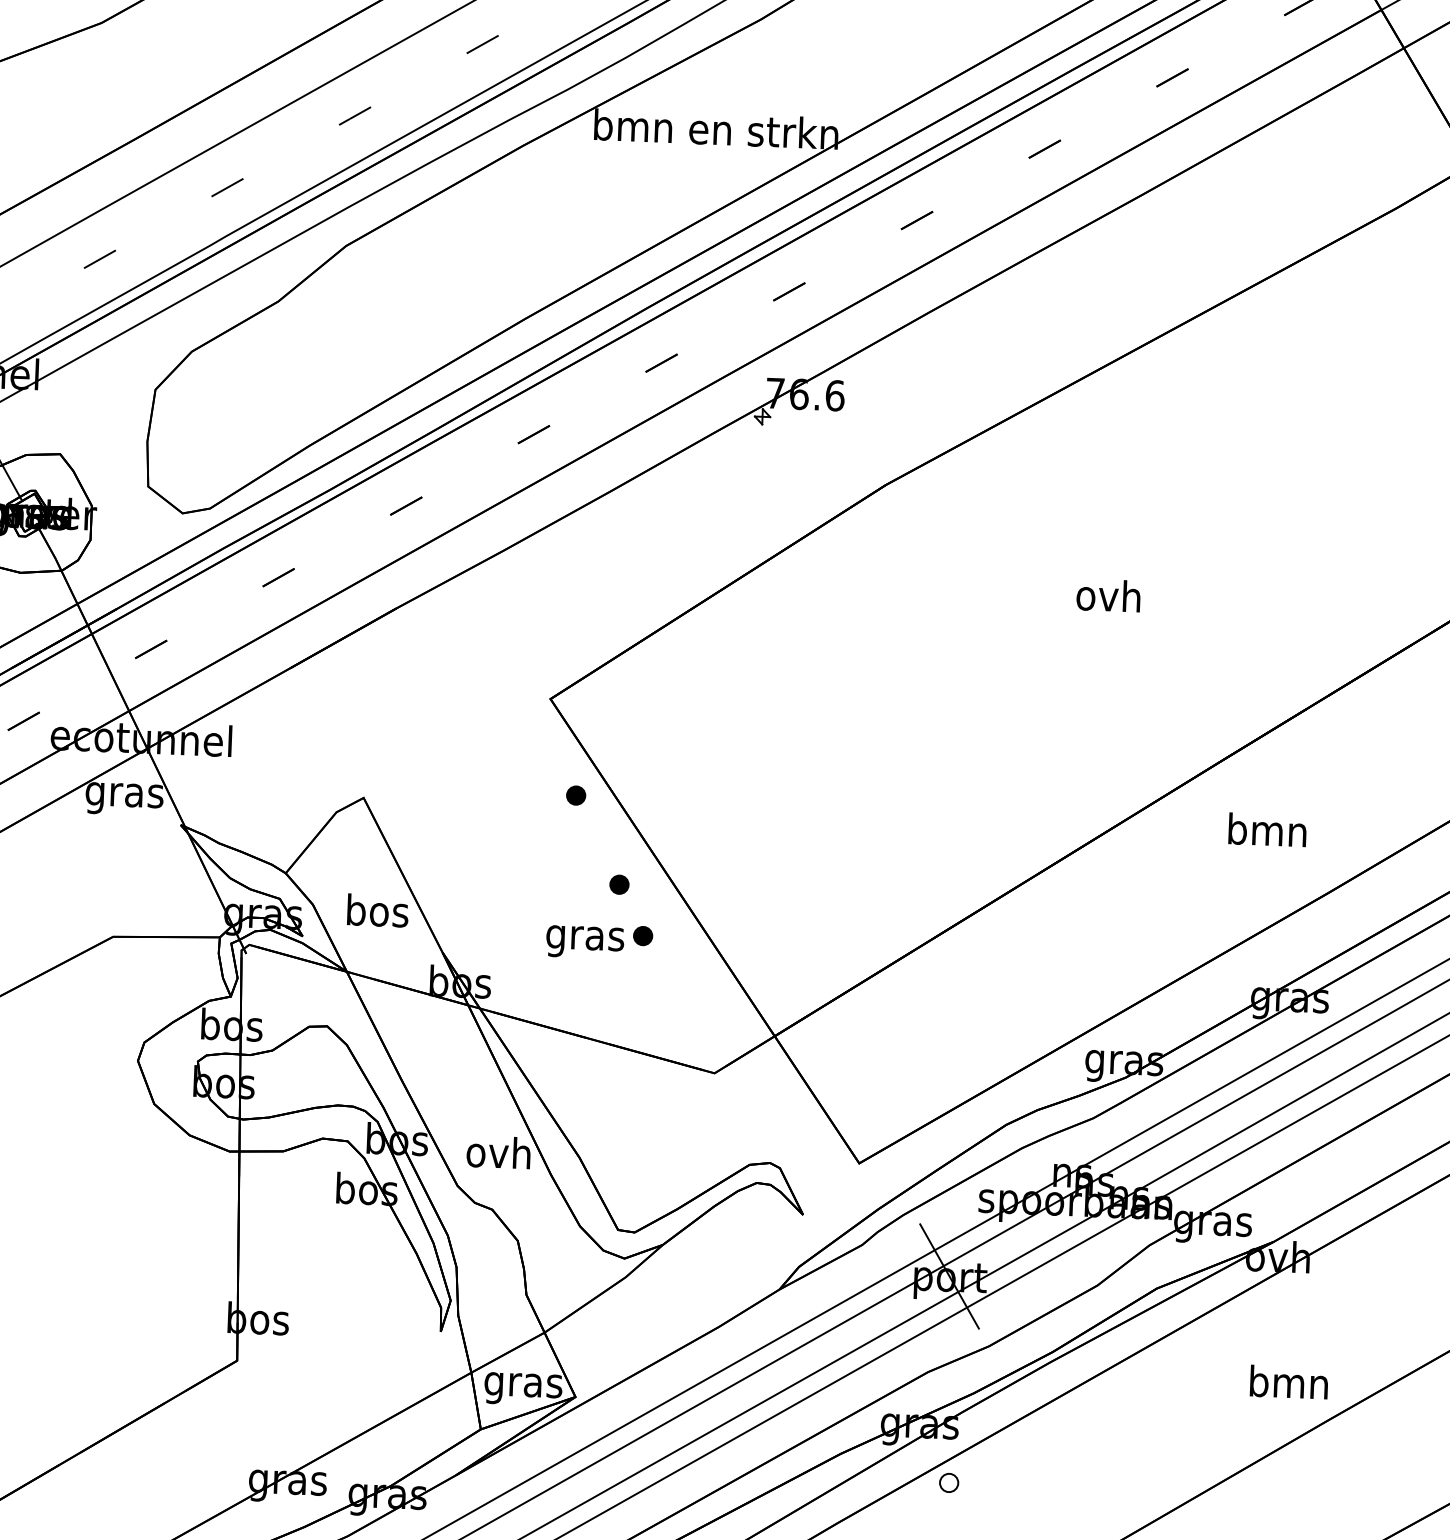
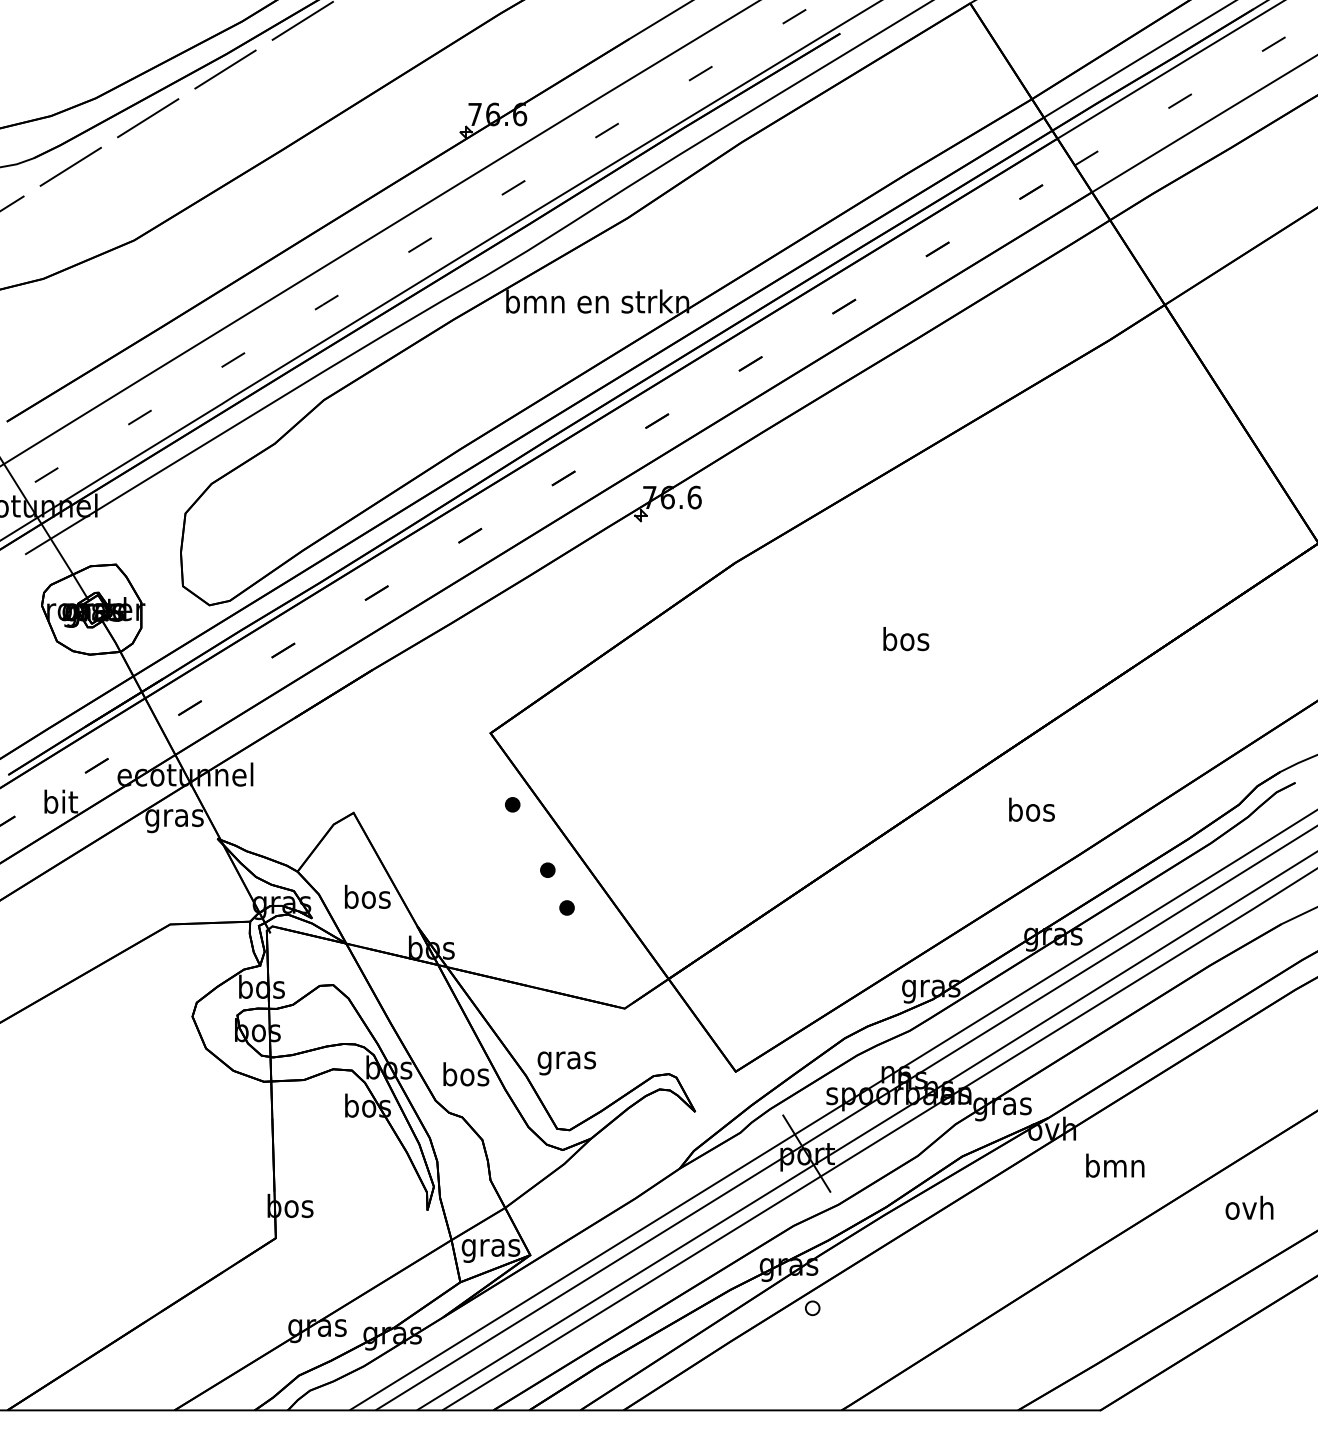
text: (1108, 596) -> (905, 639), ovh -> bos
text: (1267, 829) -> (1031, 809), bmn -> bos
text: (584, 942) -> (566, 1063), moved
text: (498, 1152) -> (465, 1074), ovh -> bos
text: (1289, 1382) -> (1115, 1165), moved

